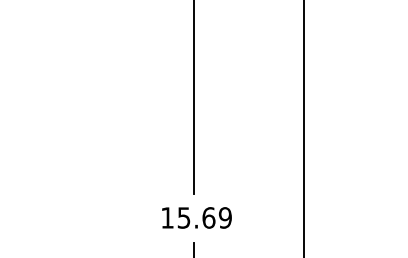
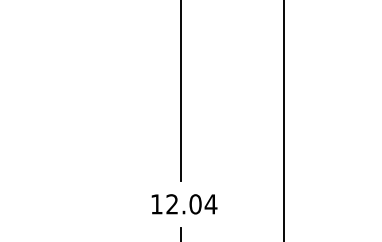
text: (204, 218) -> (191, 204), 15.69 -> 12.04

